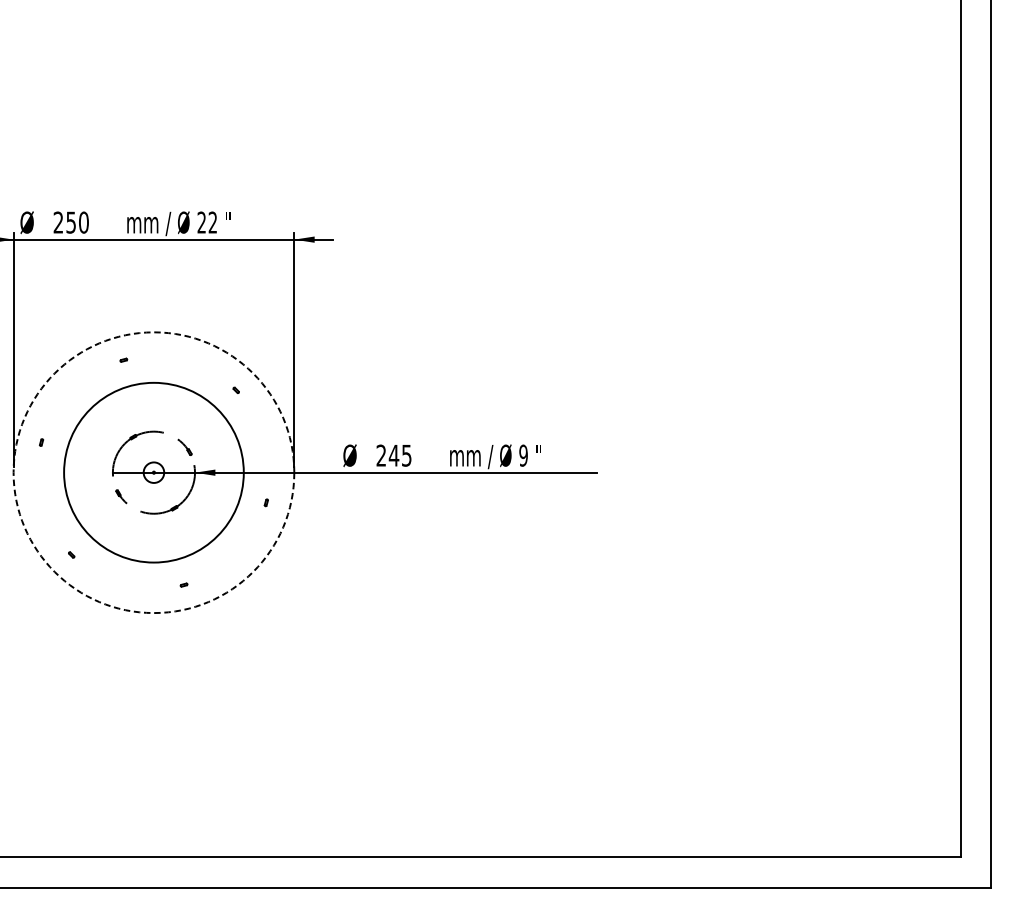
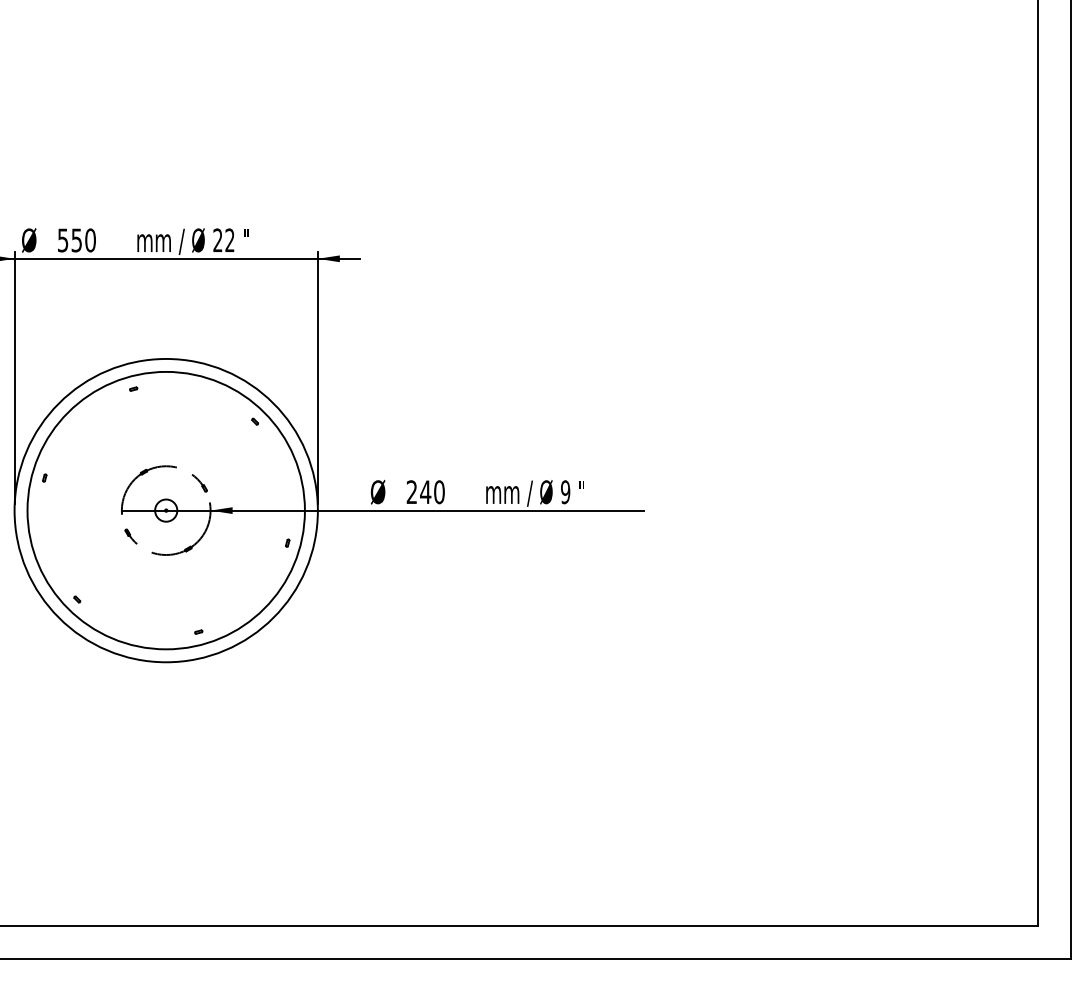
text: (58, 222) -> (63, 240), 250 -> 550
text: (406, 455) -> (439, 492), 245 -> 240
circle: (153, 472) -> (165, 510), dashed -> solid
circle: (153, 472) -> (165, 510), size x1.43

